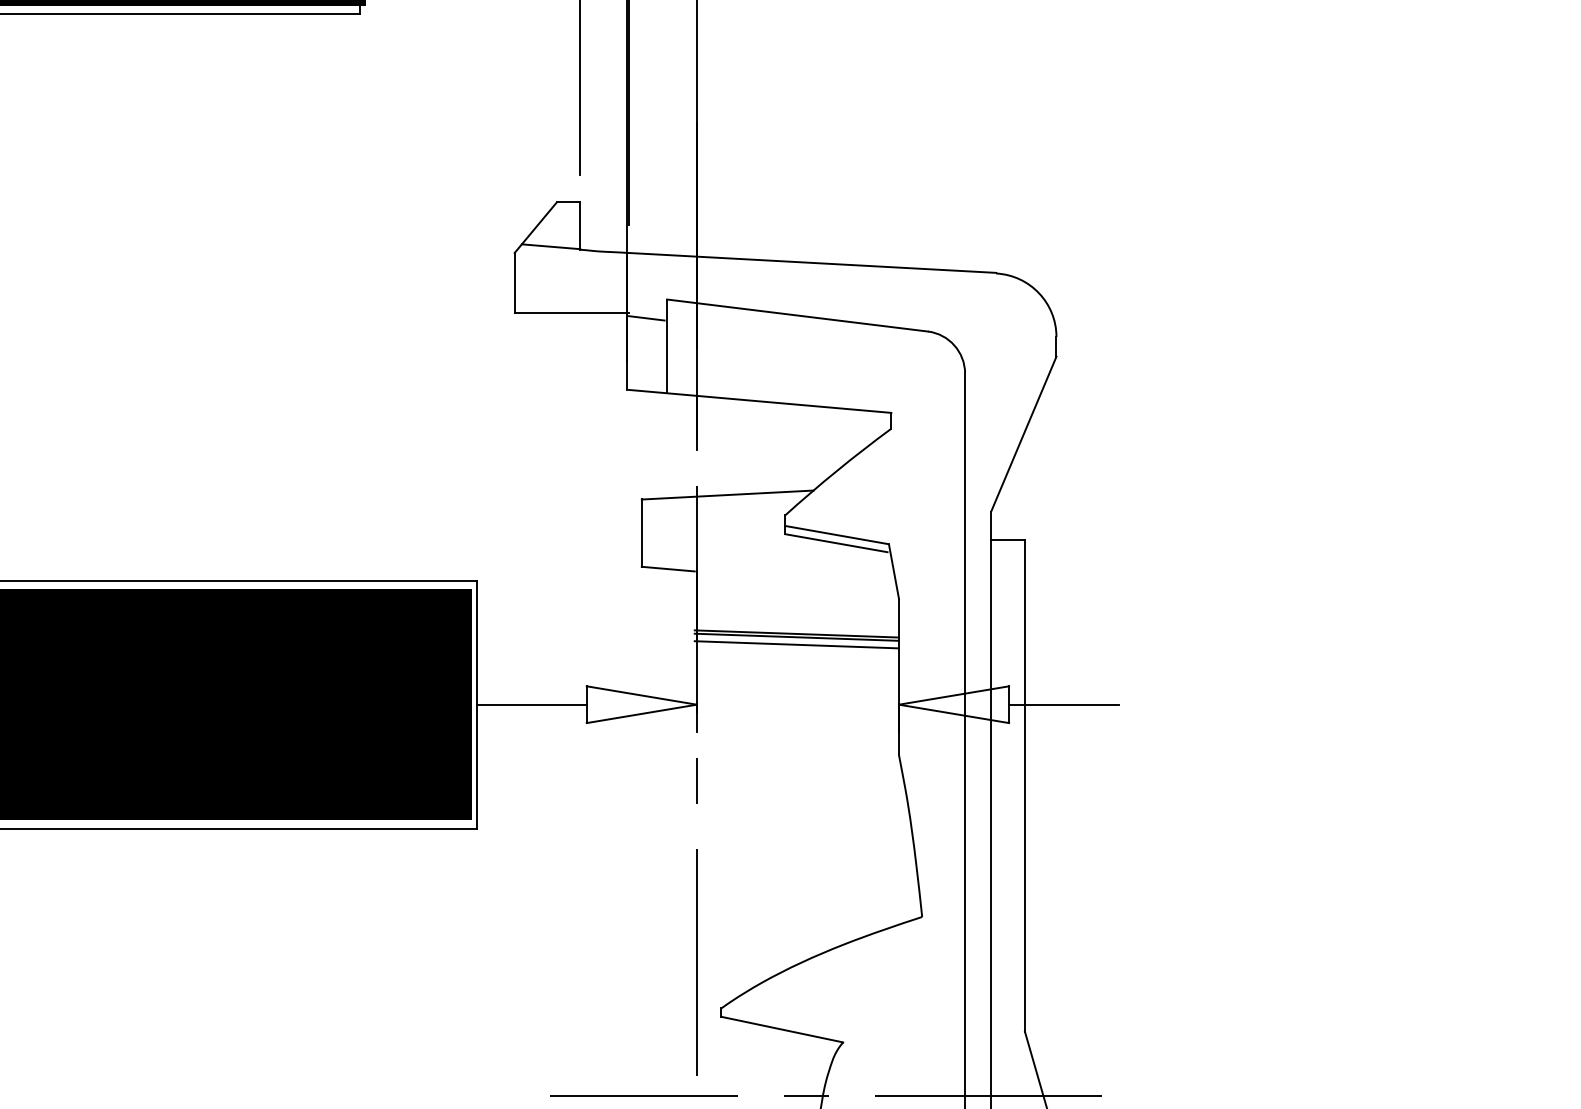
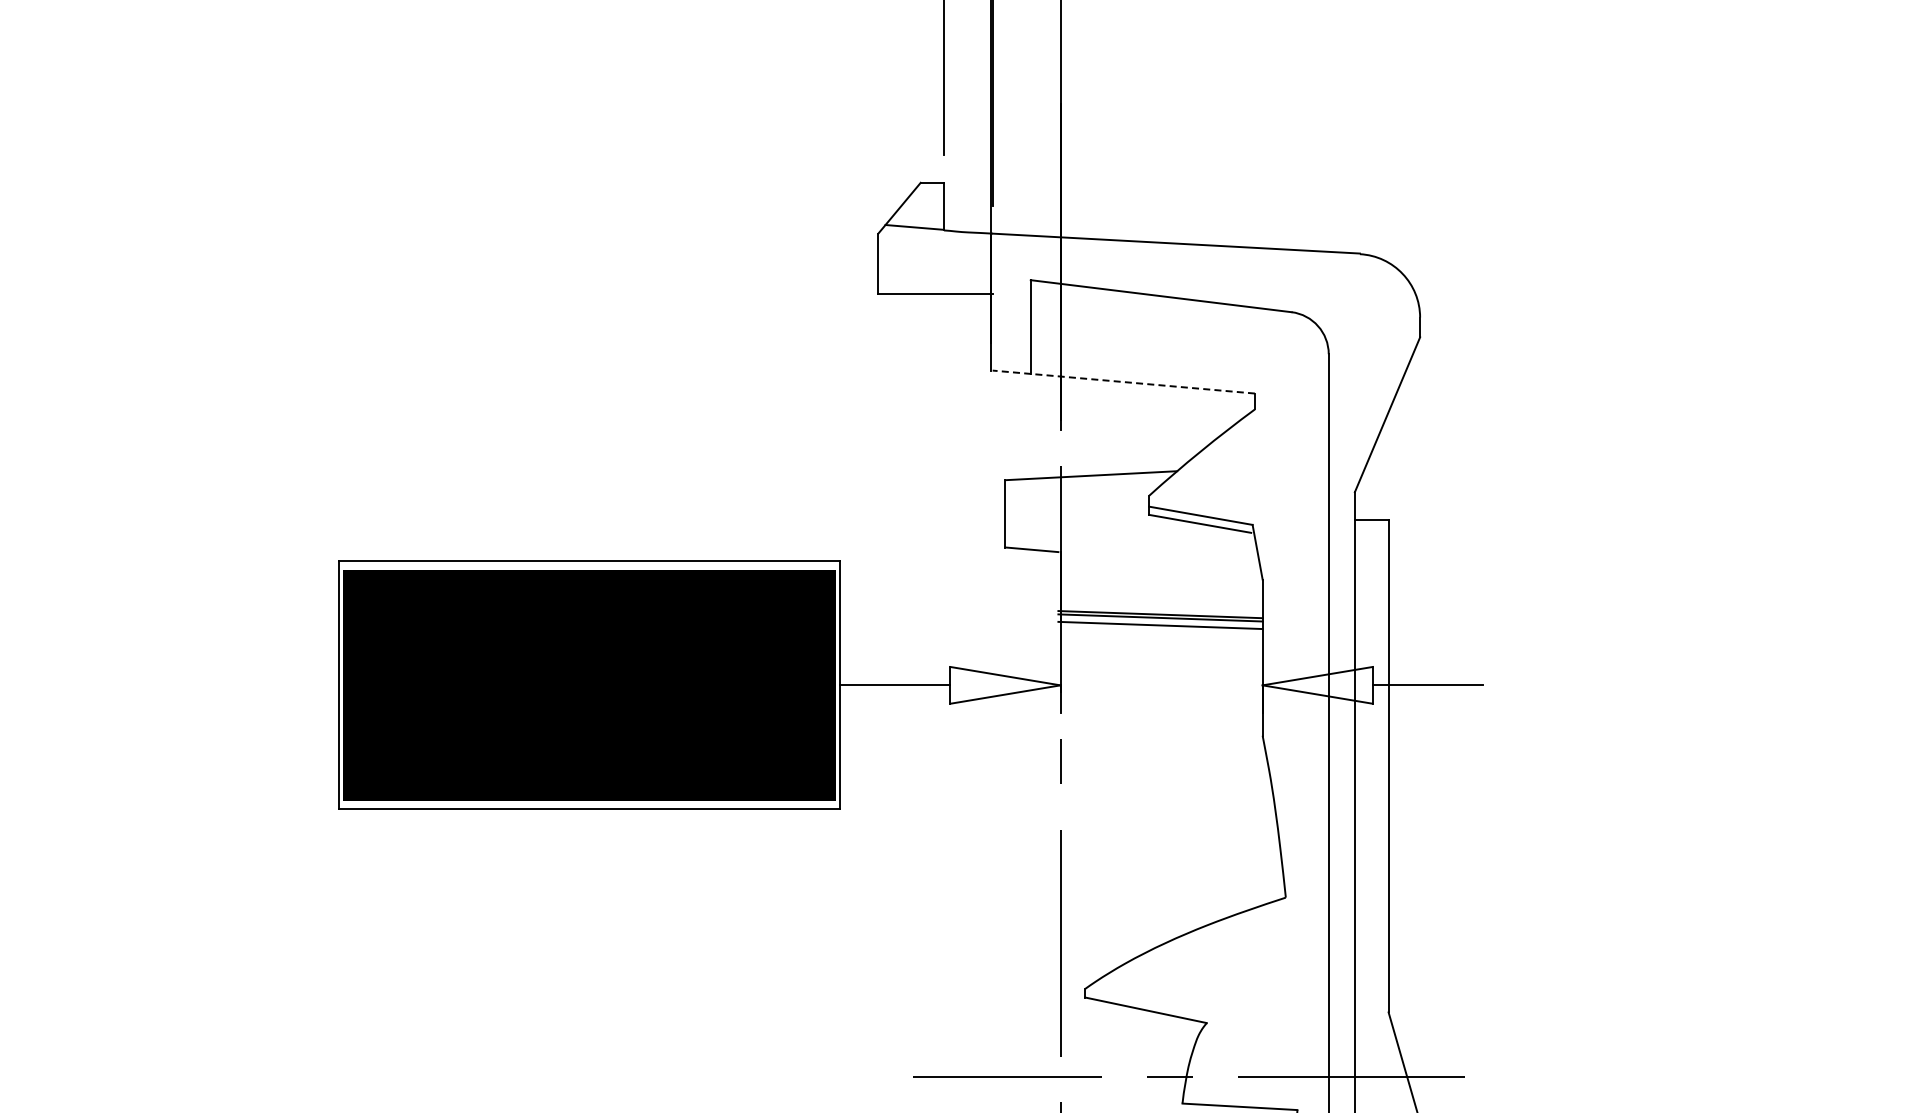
line: (646, 317) -> (1010, 298), removed
line: (759, 401) -> (1123, 382), solid -> dashed

